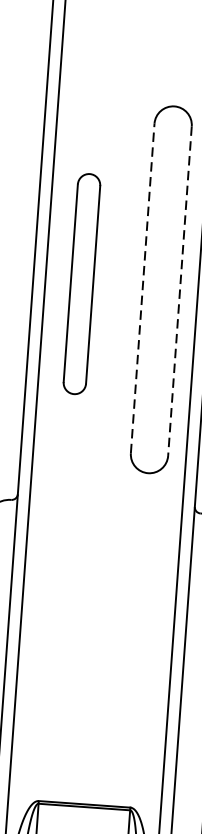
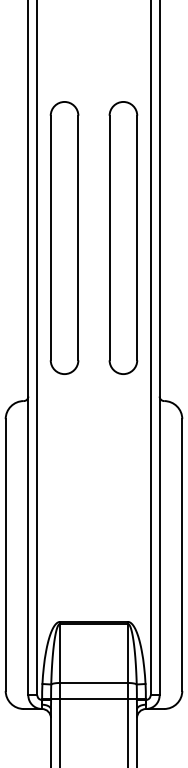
part: (81, 283) -> (64, 237), size x1.67
line: (142, 287) -> (109, 237), dashed -> solid
line: (180, 291) -> (137, 238), dashed -> solid

